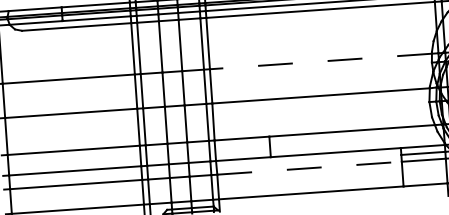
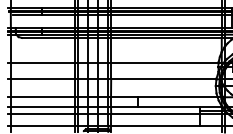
line: (320, 60) -> (164, 62), dashed -> solid
line: (308, 167) -> (155, 113), dashed -> solid

